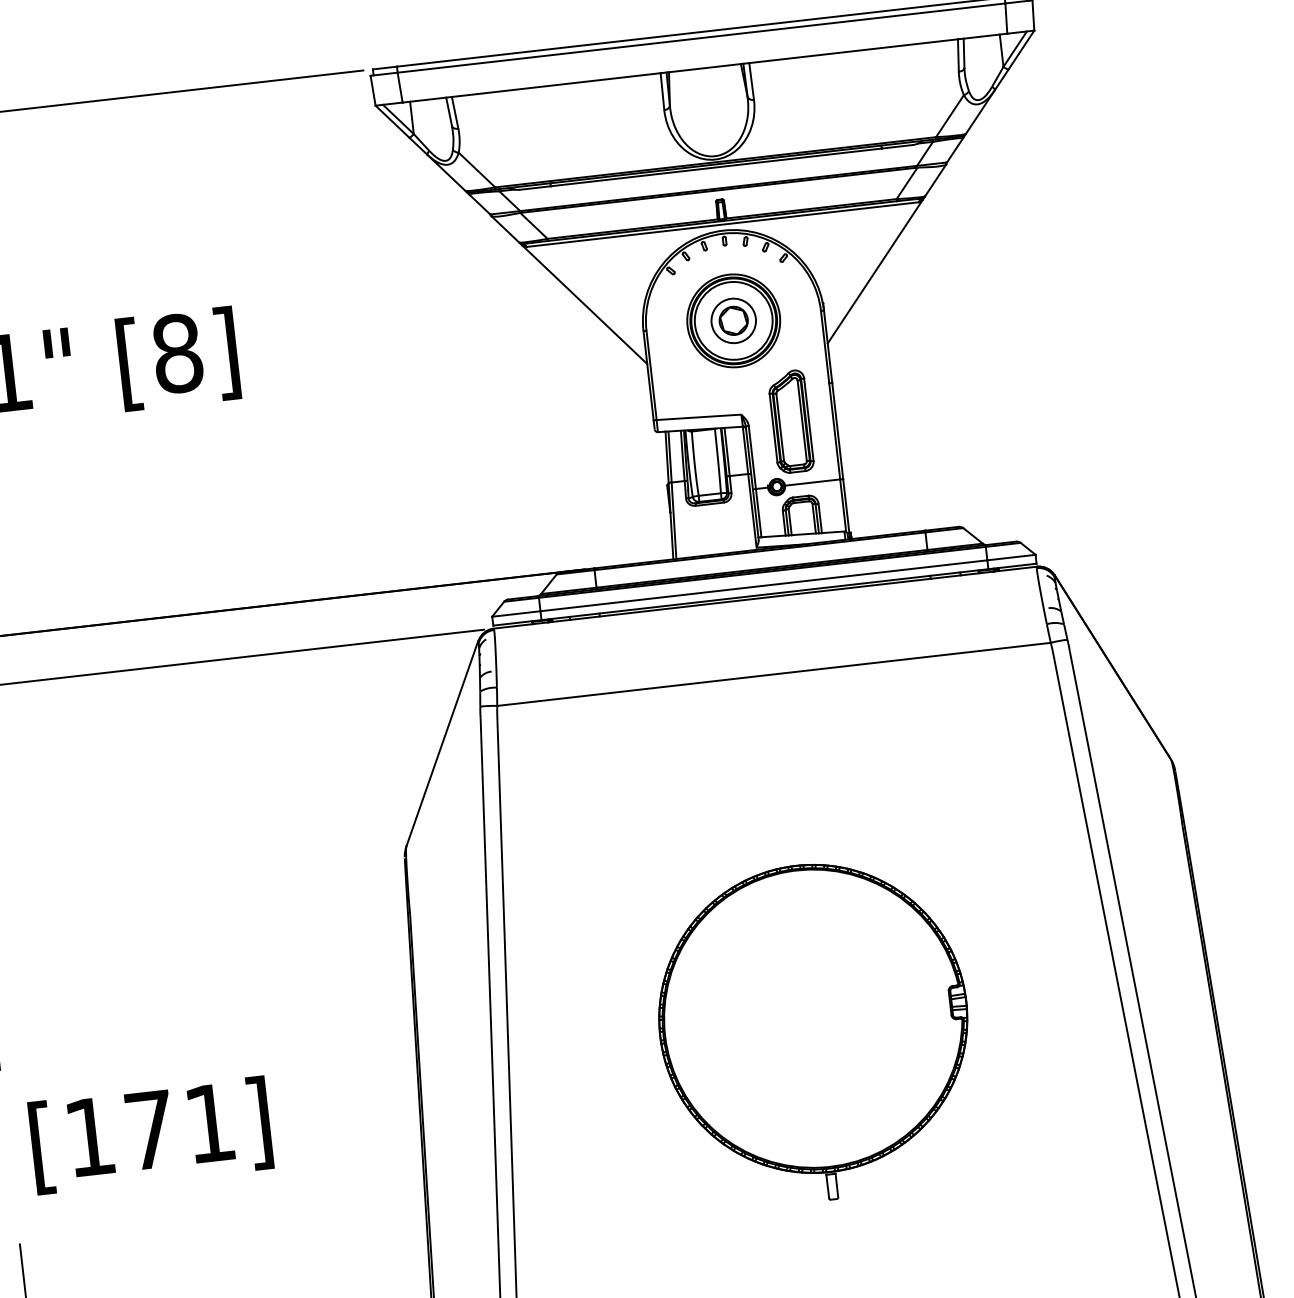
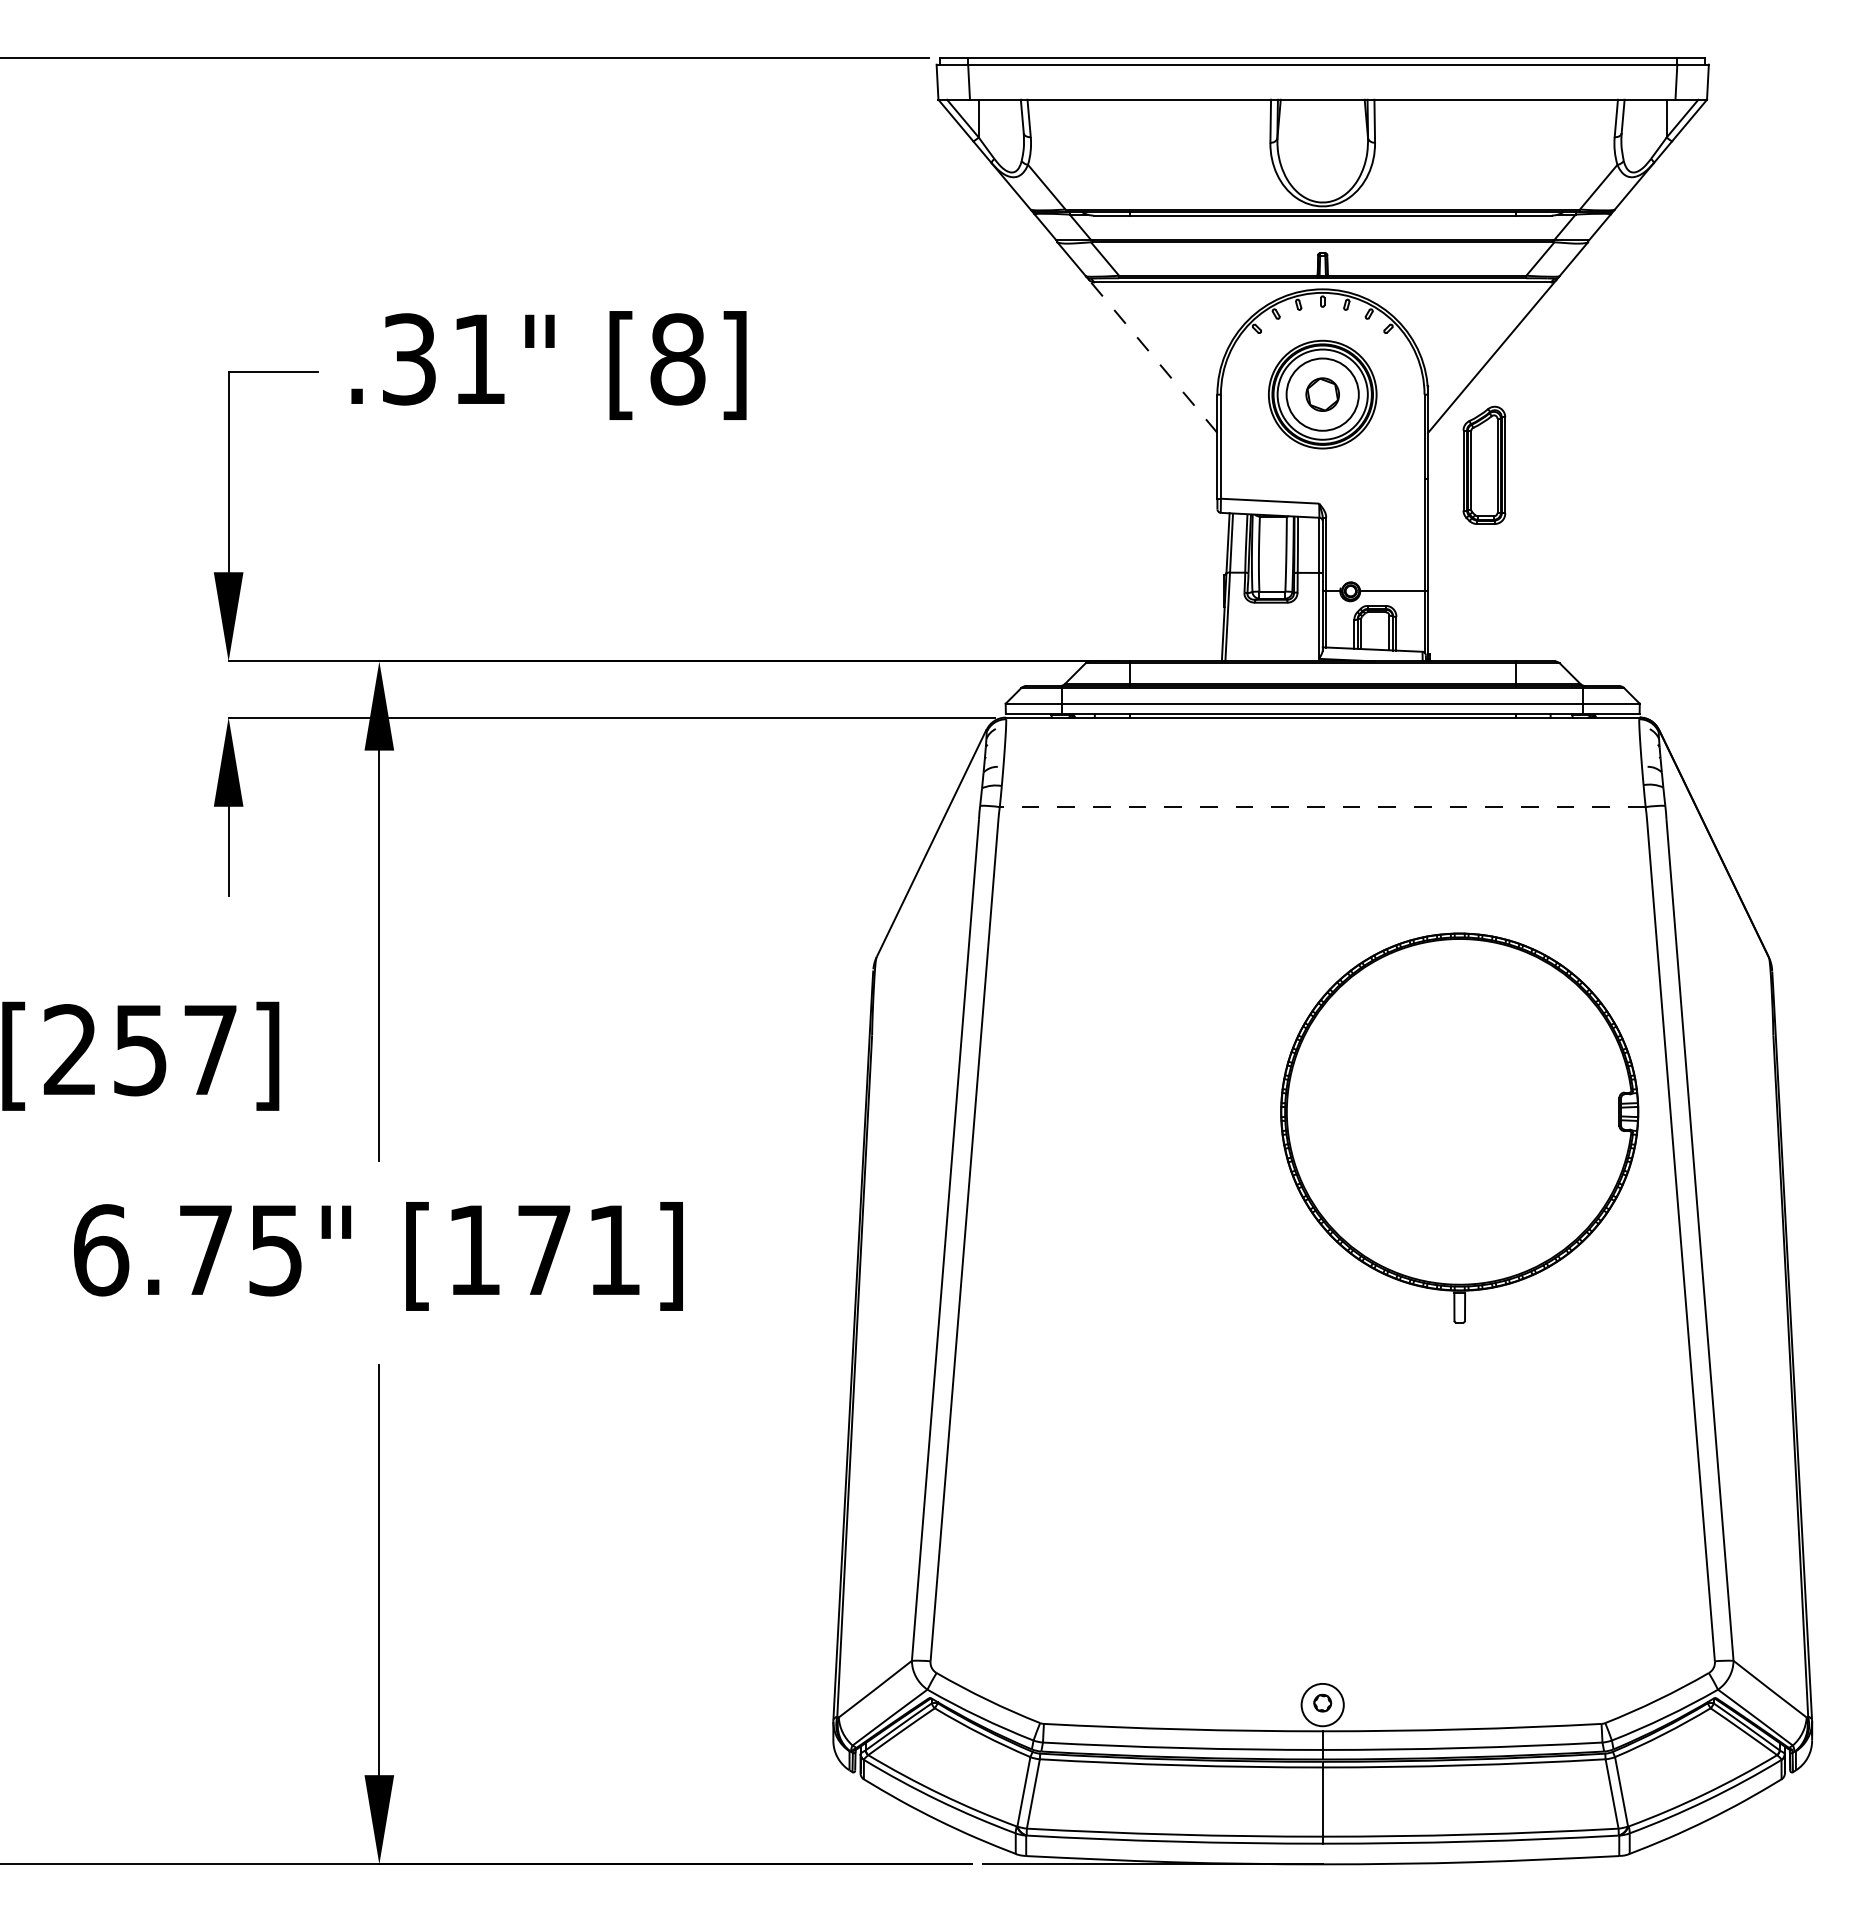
line: (584, 304) -> (1153, 356), solid -> dashed
circle: (733, 320) -> (1322, 394), size x1.4
part: (790, 421) -> (1484, 464), moved
line: (773, 674) -> (1322, 807), solid -> dashed
part: (814, 1032) -> (1459, 1127), moved

